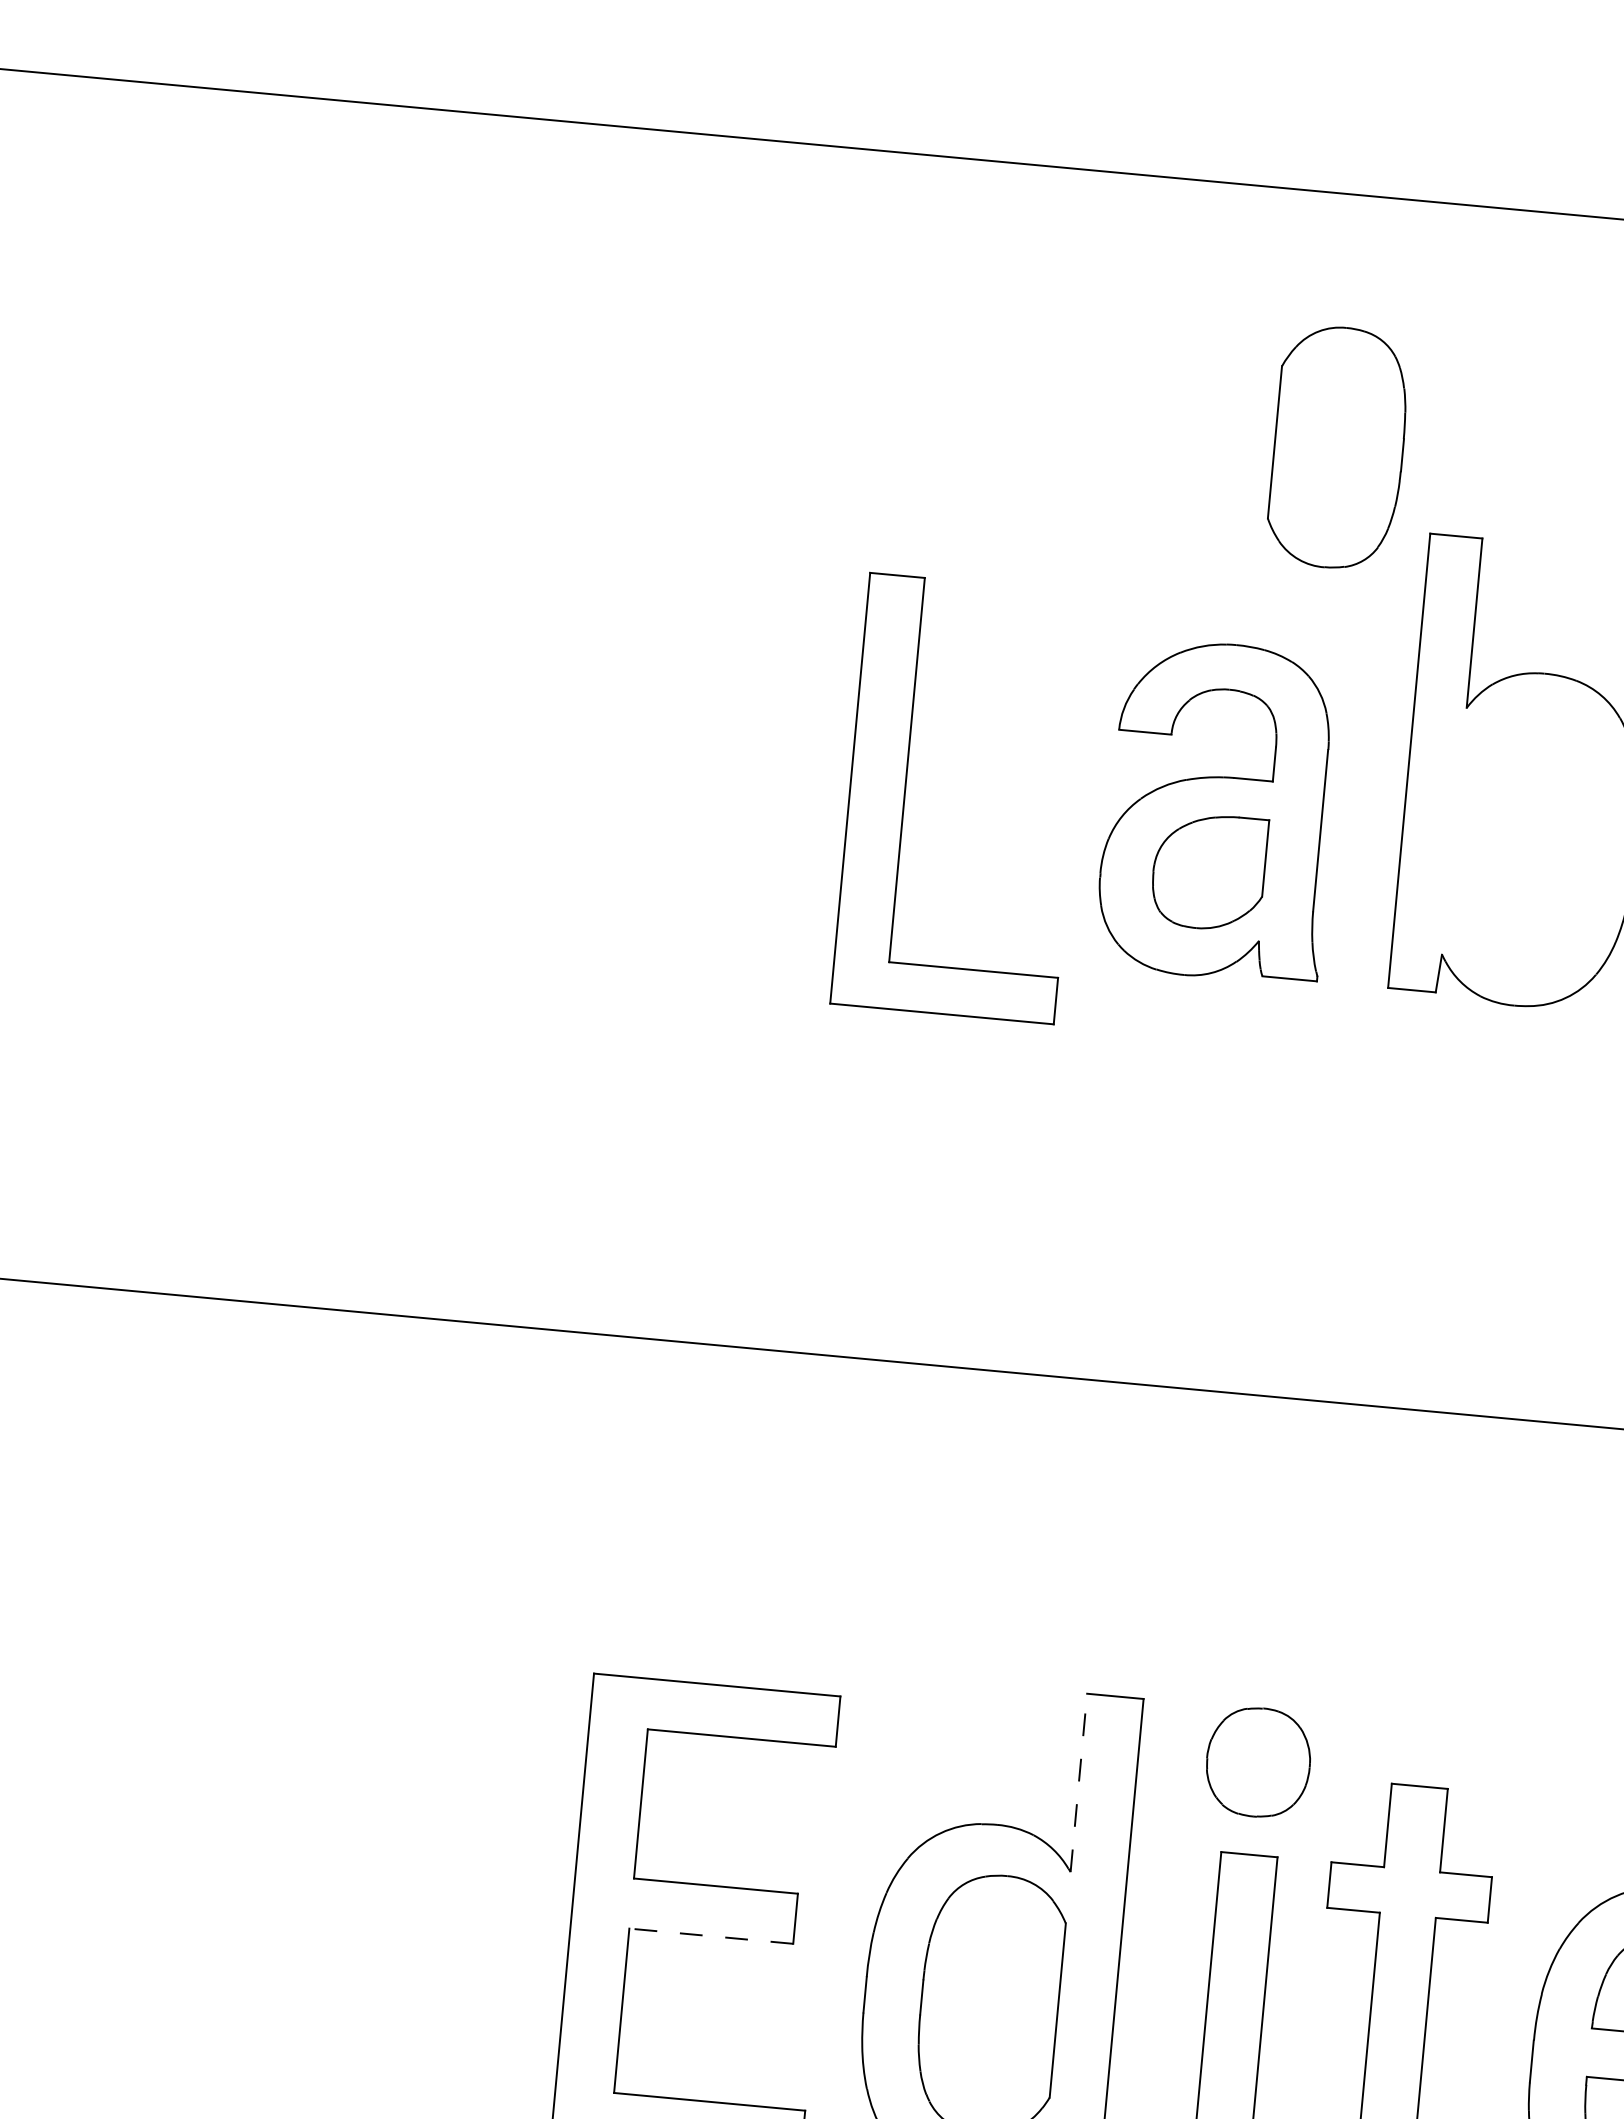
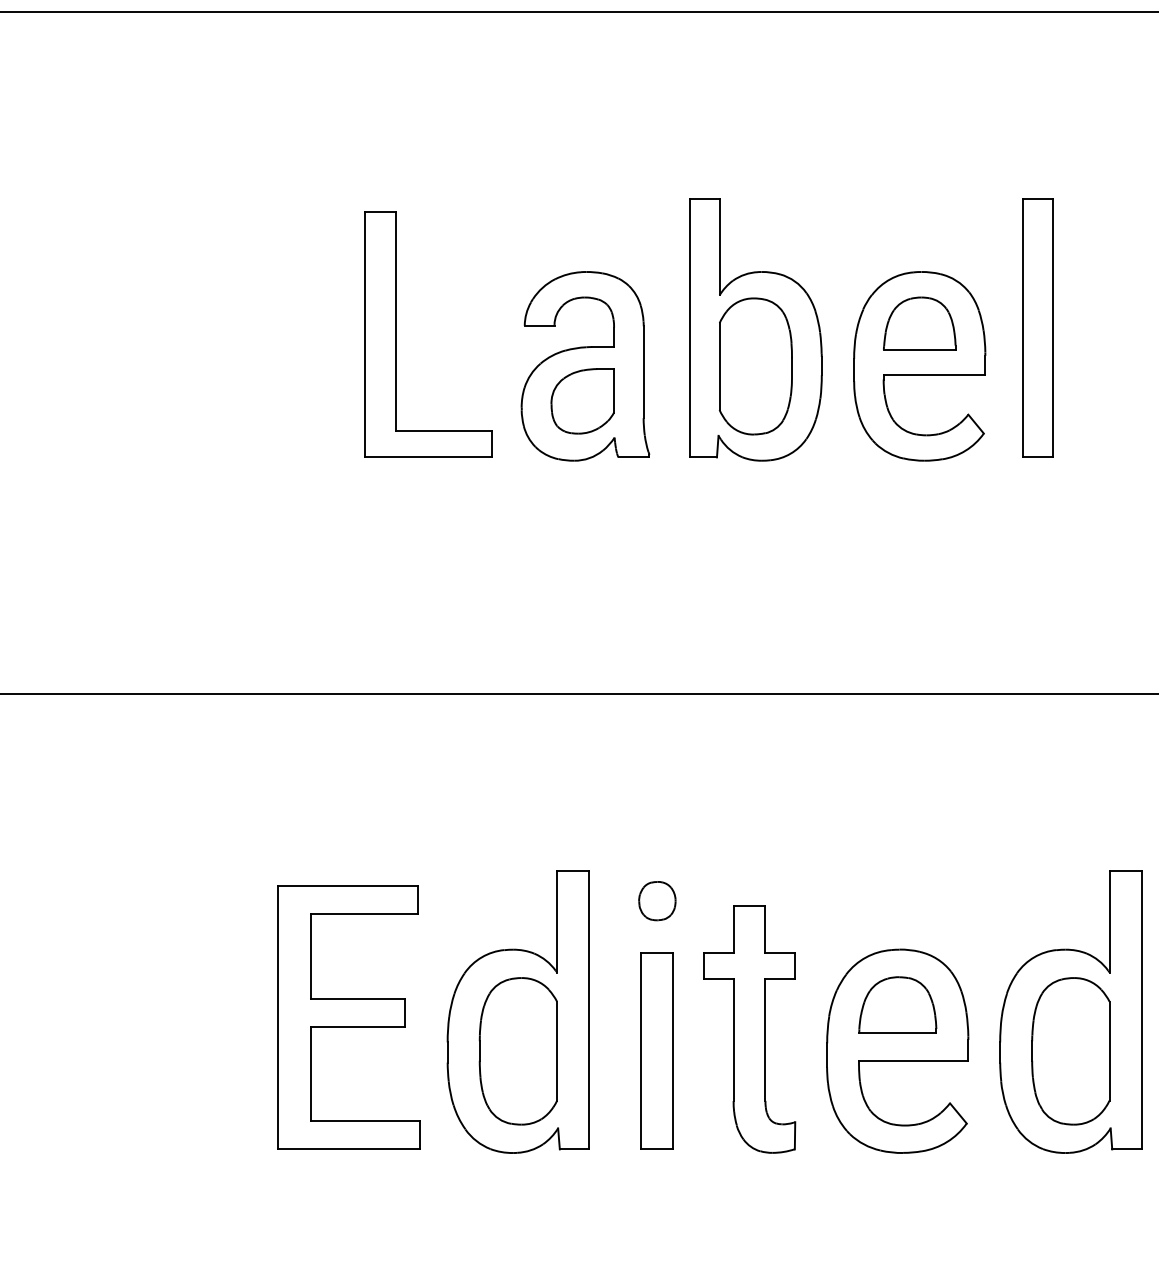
part: (1338, 447) -> (755, 366), moved
part: (905, 792) -> (396, 334), moved
part: (1258, 1763) -> (657, 901), size x0.62
line: (1079, 1782) -> (557, 921), dashed -> solid
line: (710, 1936) -> (357, 1027), dashed -> solid

